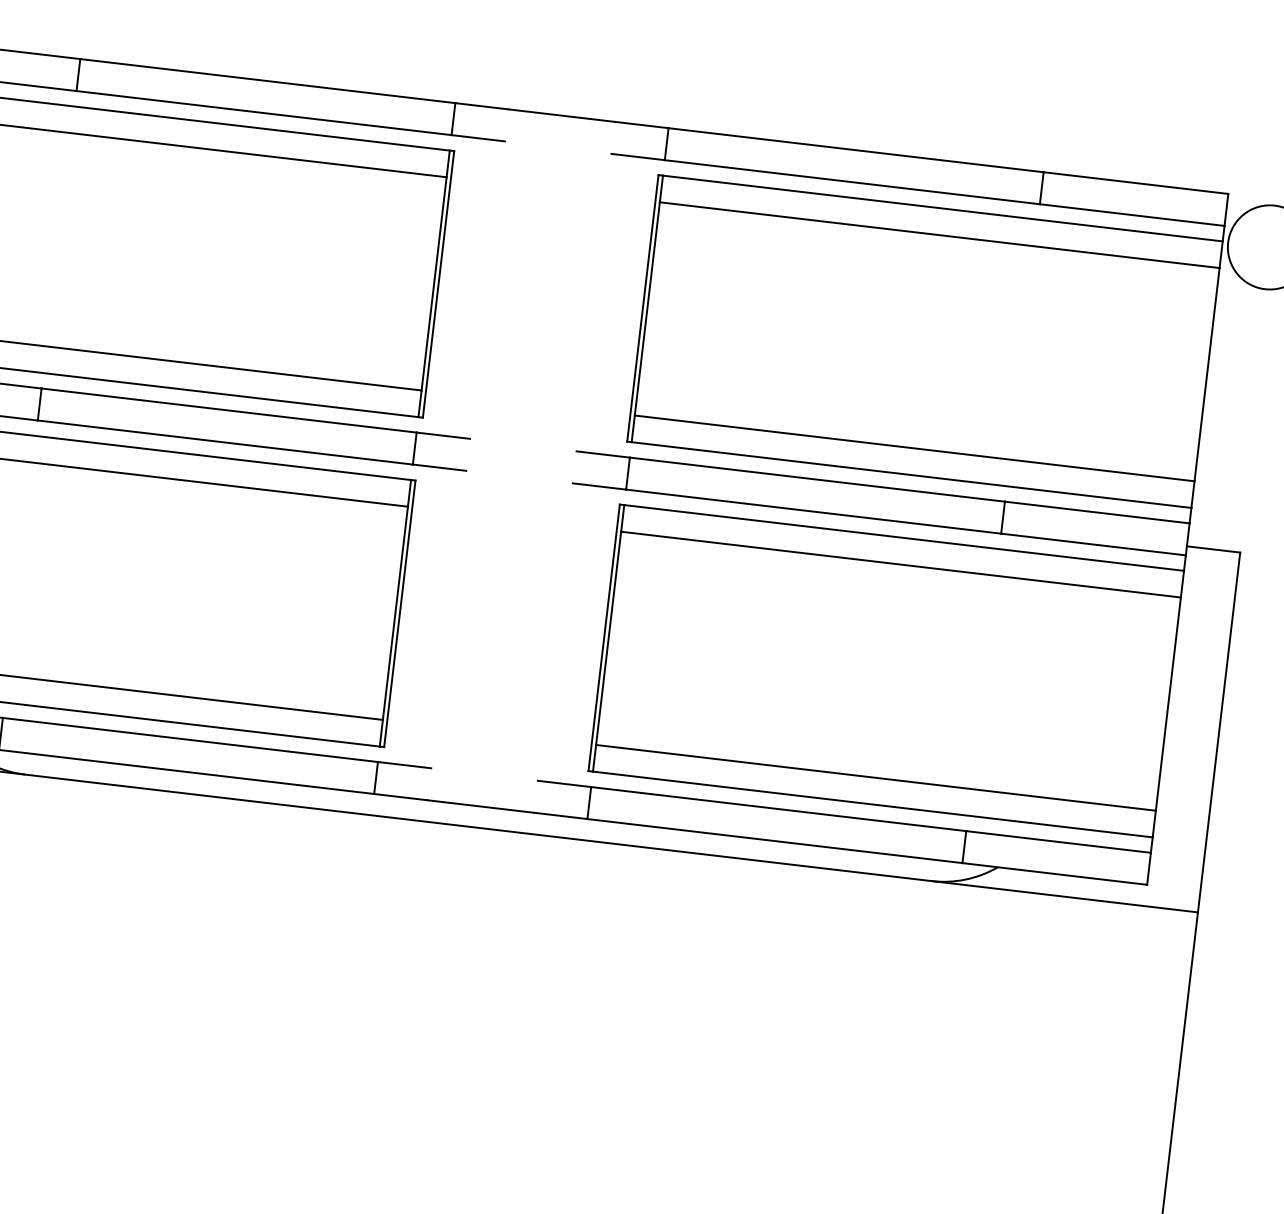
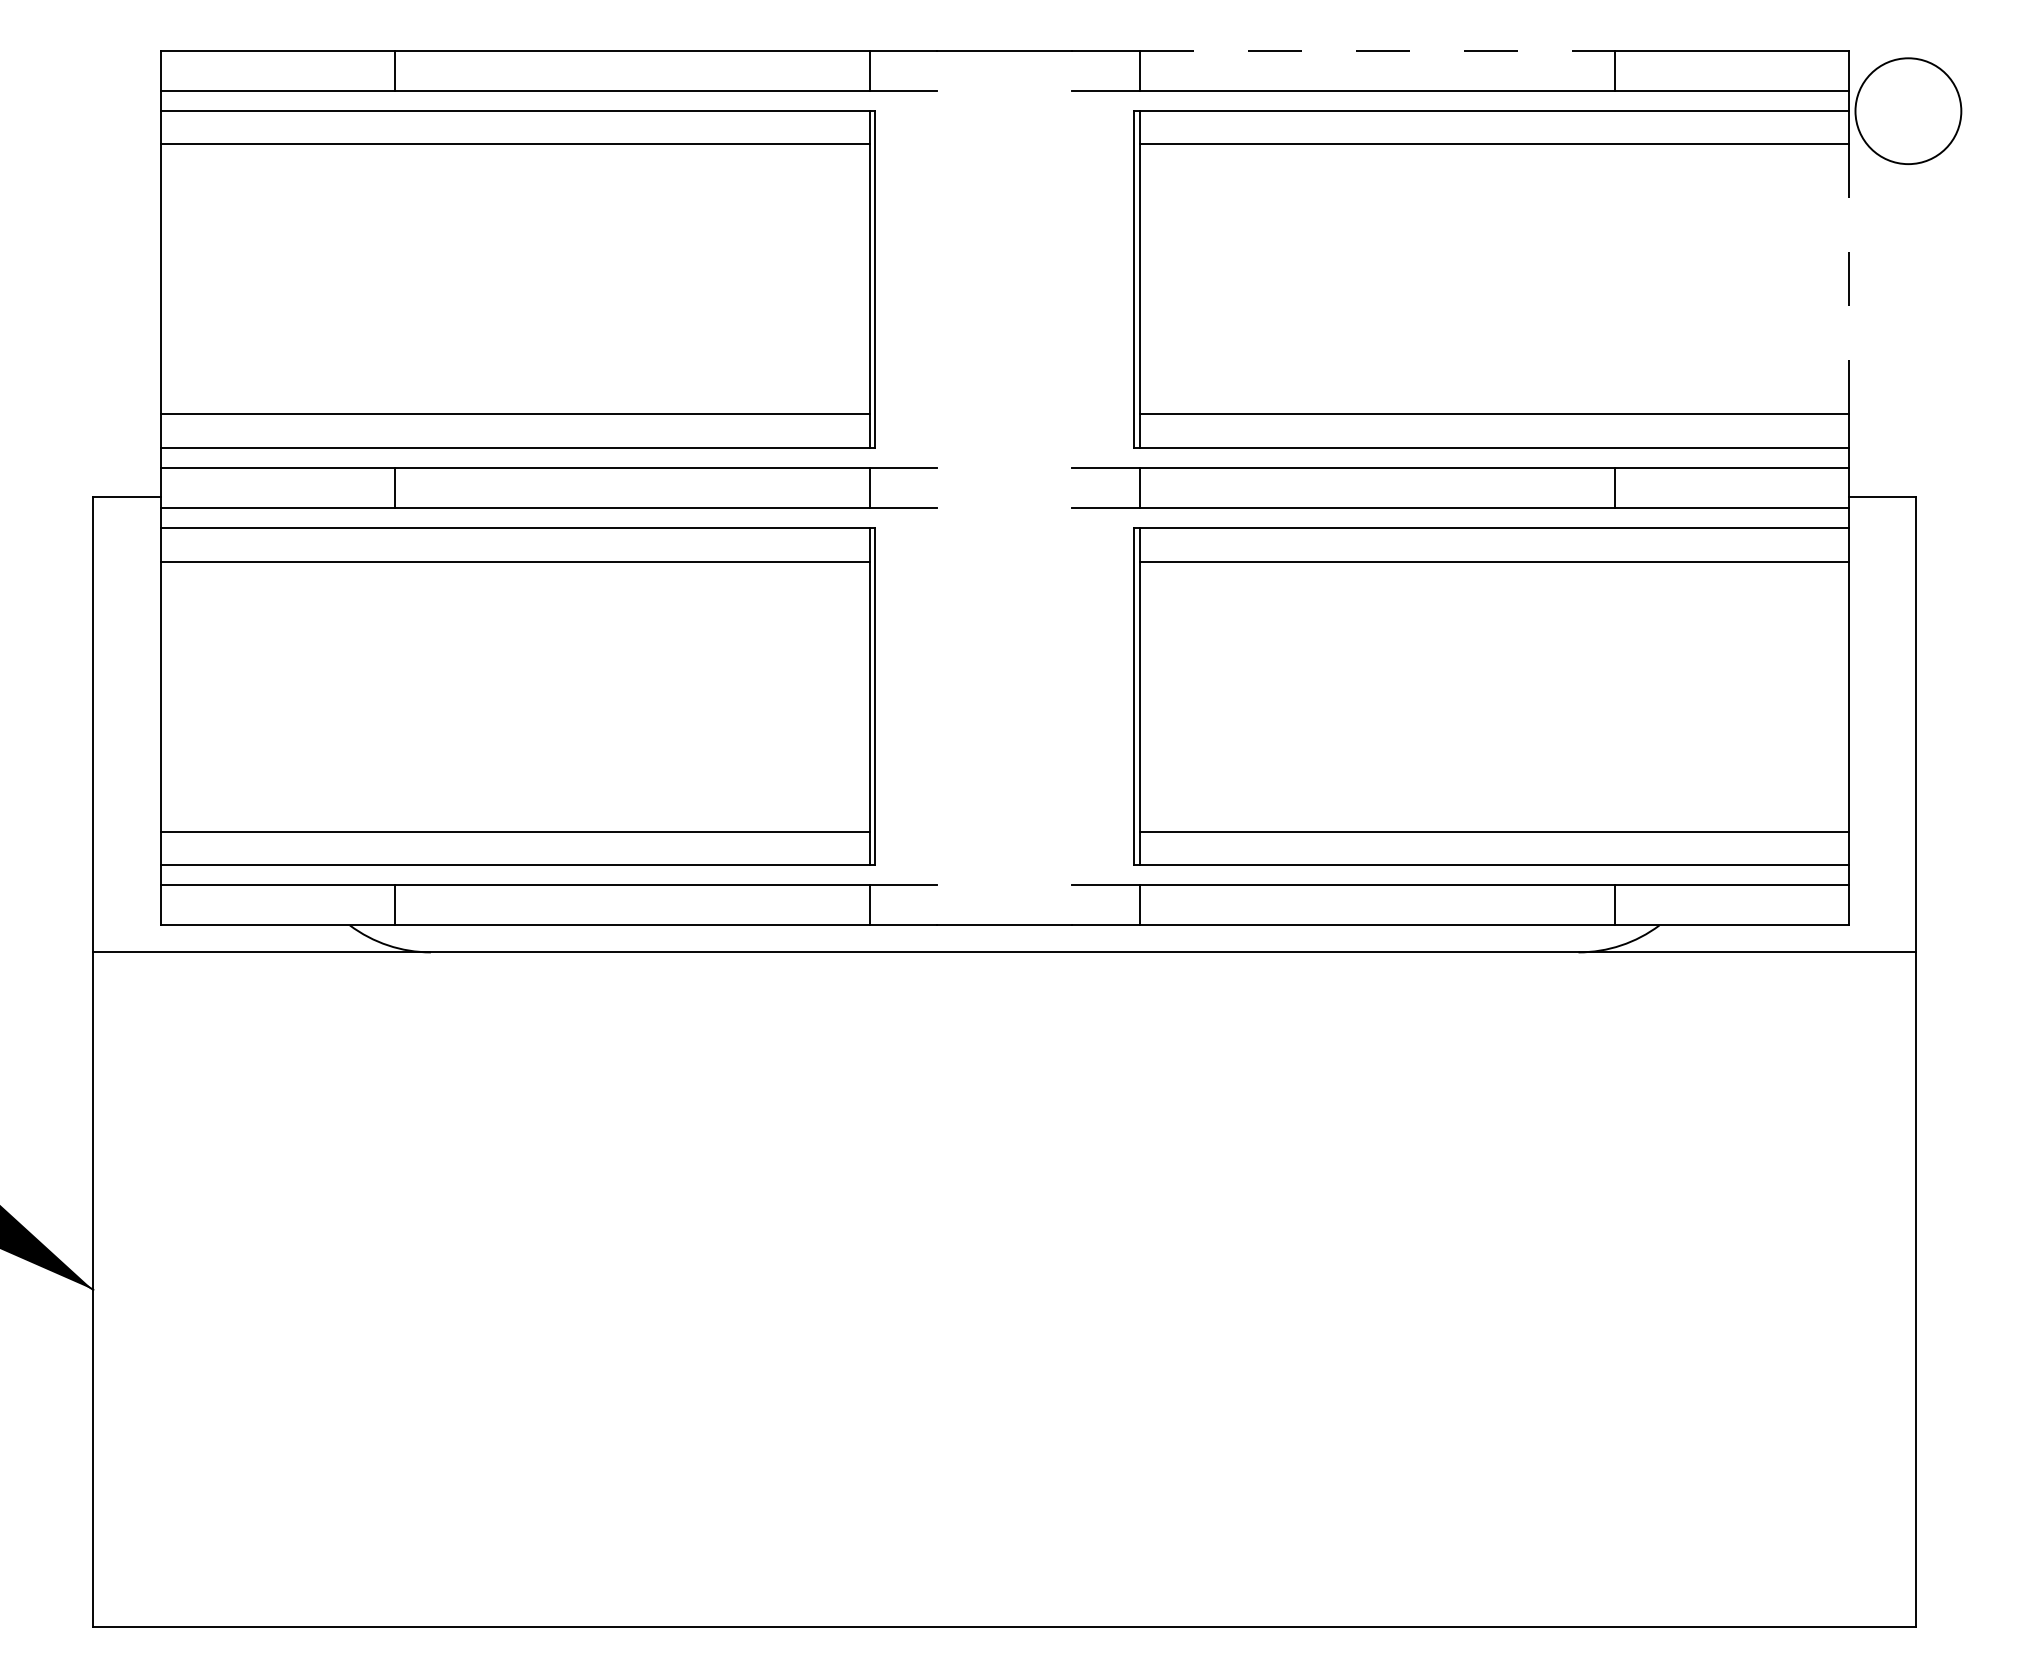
line: (856, 150) -> (1377, 50), solid -> dashed
line: (1207, 374) -> (1848, 279), solid -> dashed

